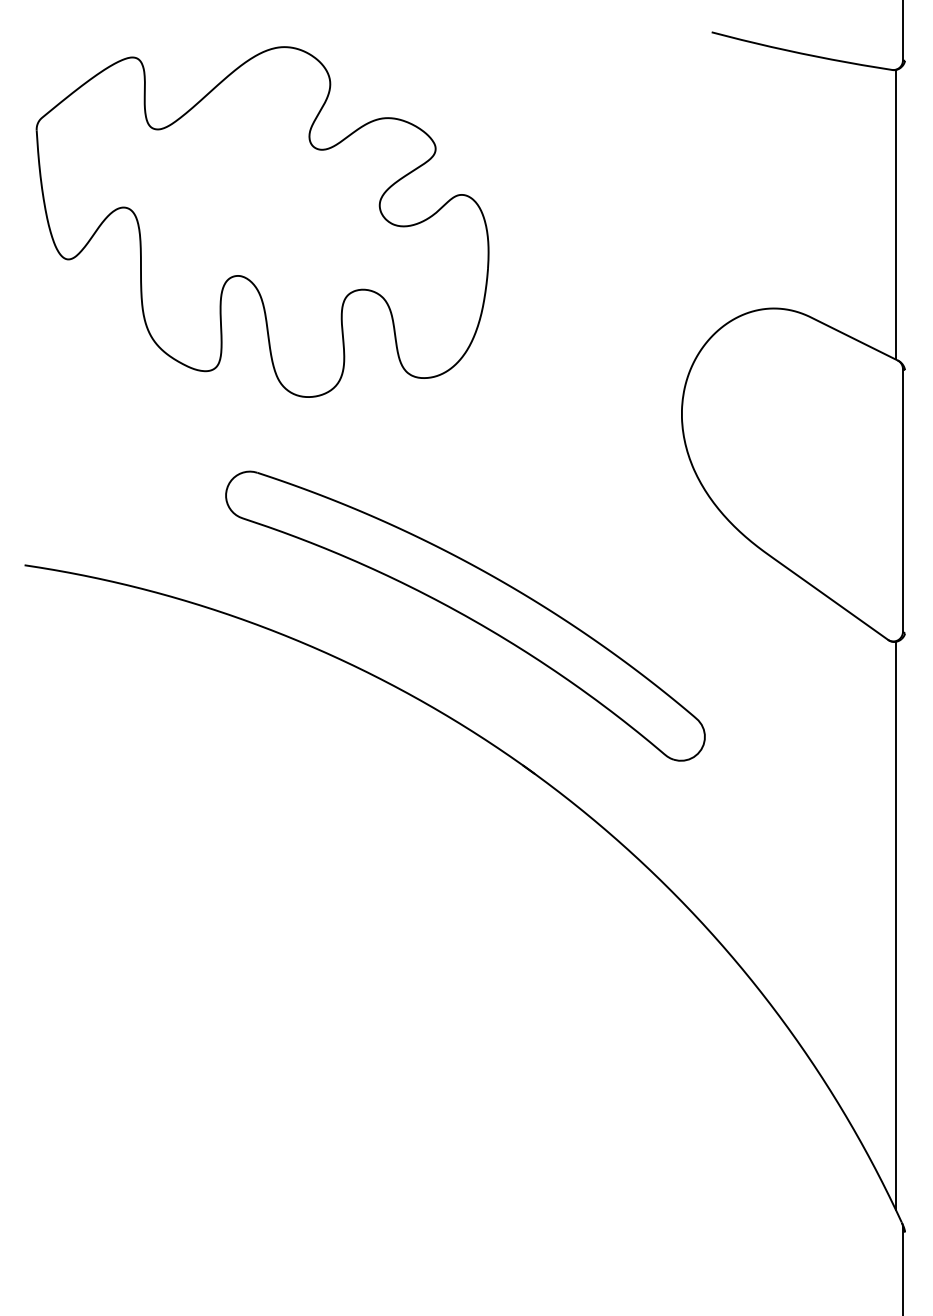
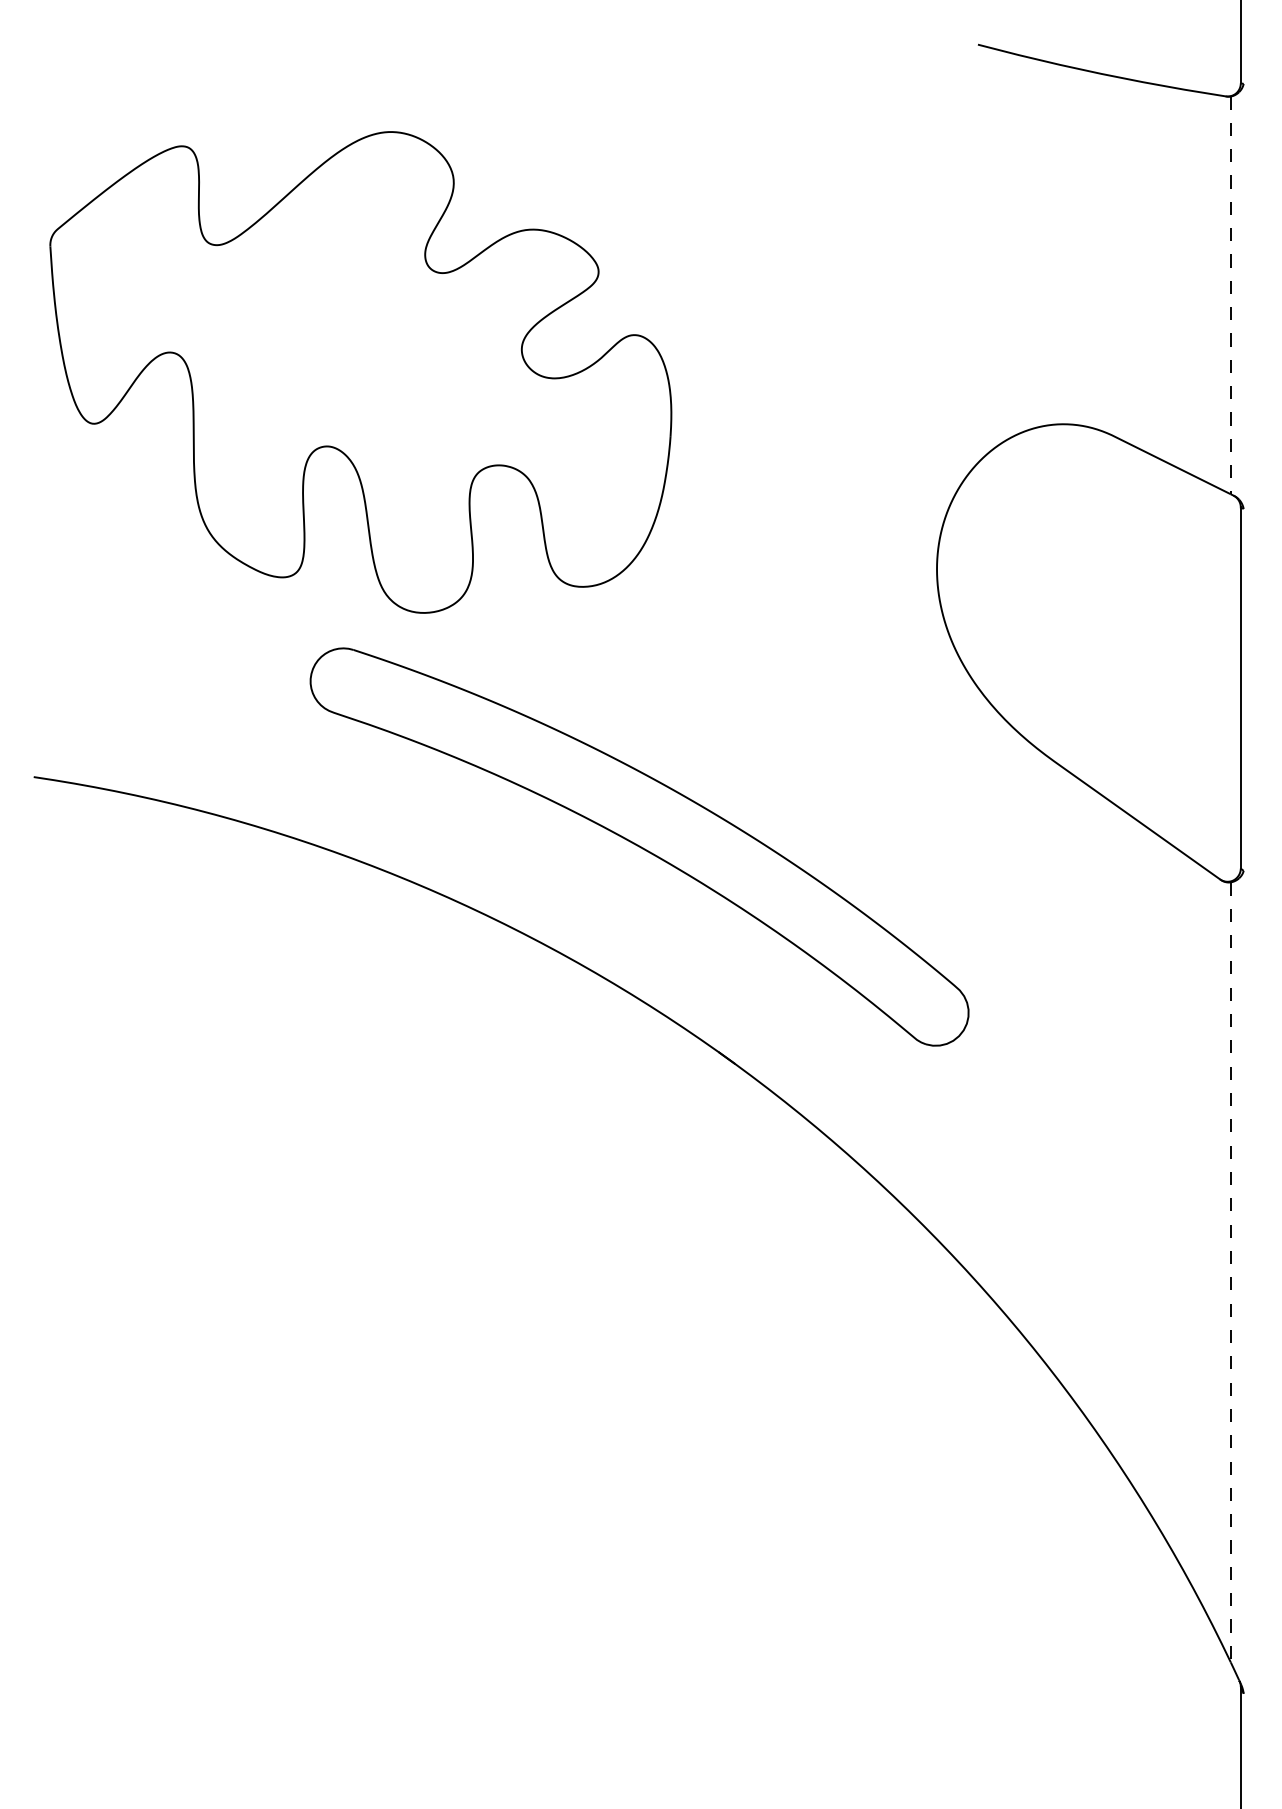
line: (895, 214) -> (1230, 295), solid -> dashed
part: (262, 222) -> (360, 372), moved
line: (895, 925) -> (1230, 1272), solid -> dashed

